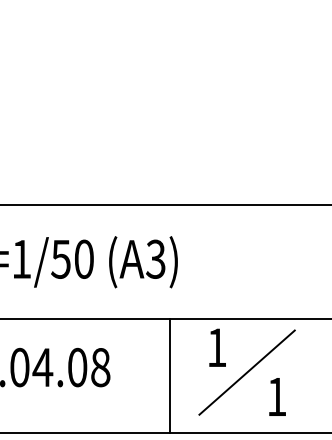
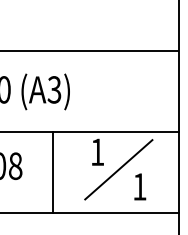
line: (170, 376) -> (53, 172), moved

